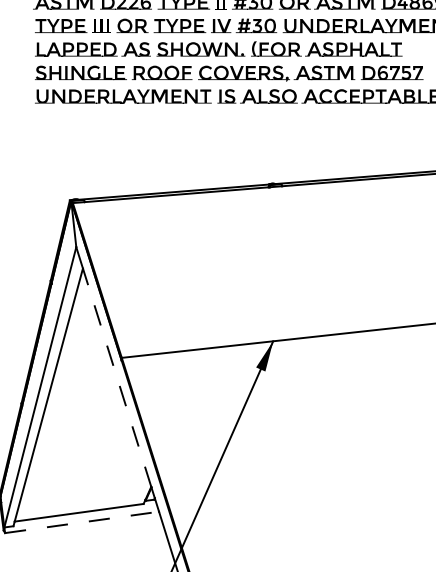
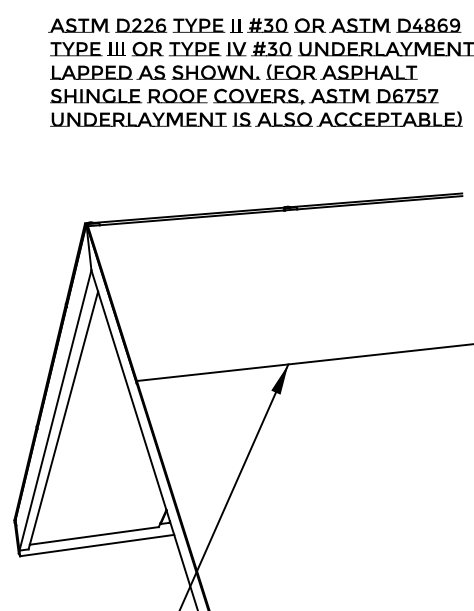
line: (117, 377) -> (132, 400), dashed -> solid
line: (82, 522) -> (97, 545), dashed -> solid

